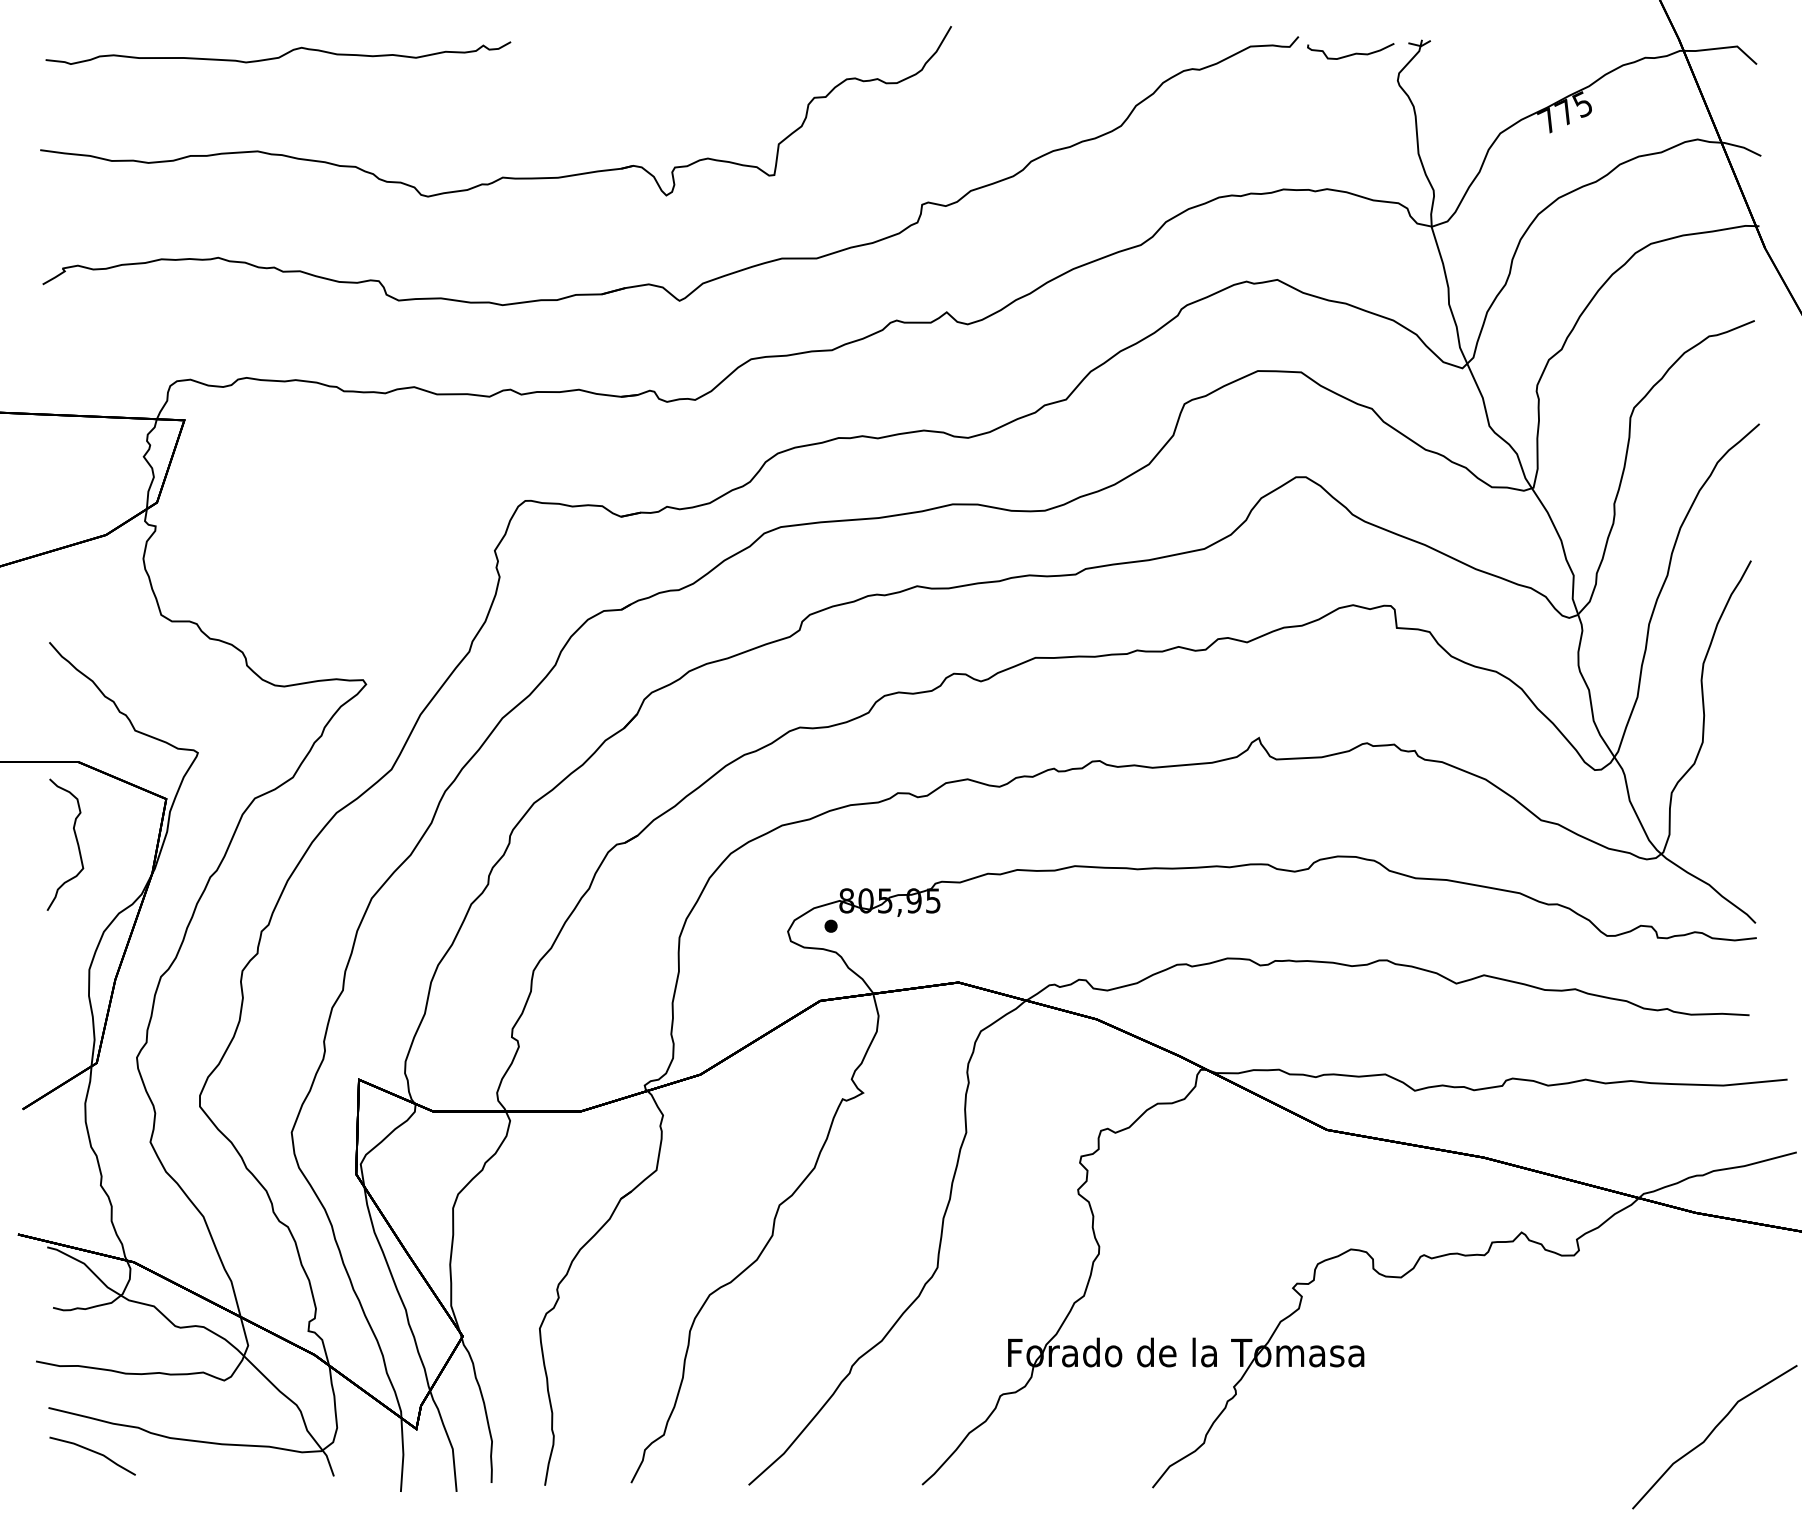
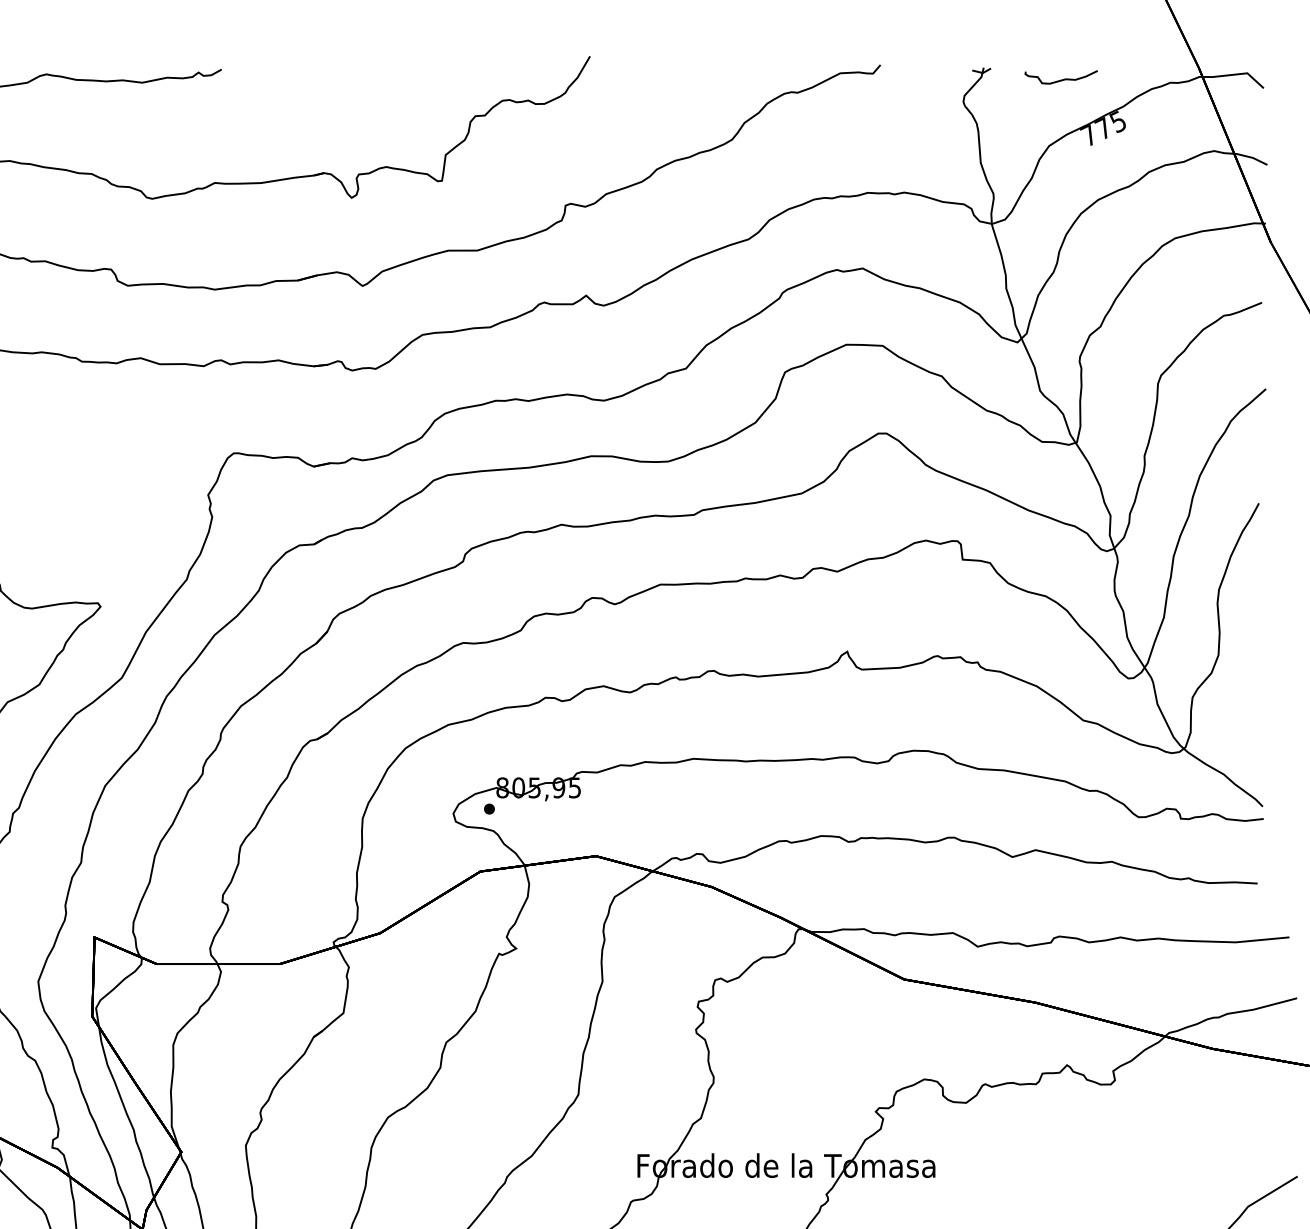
curve: (1352, 53) -> (1062, 79), moved

